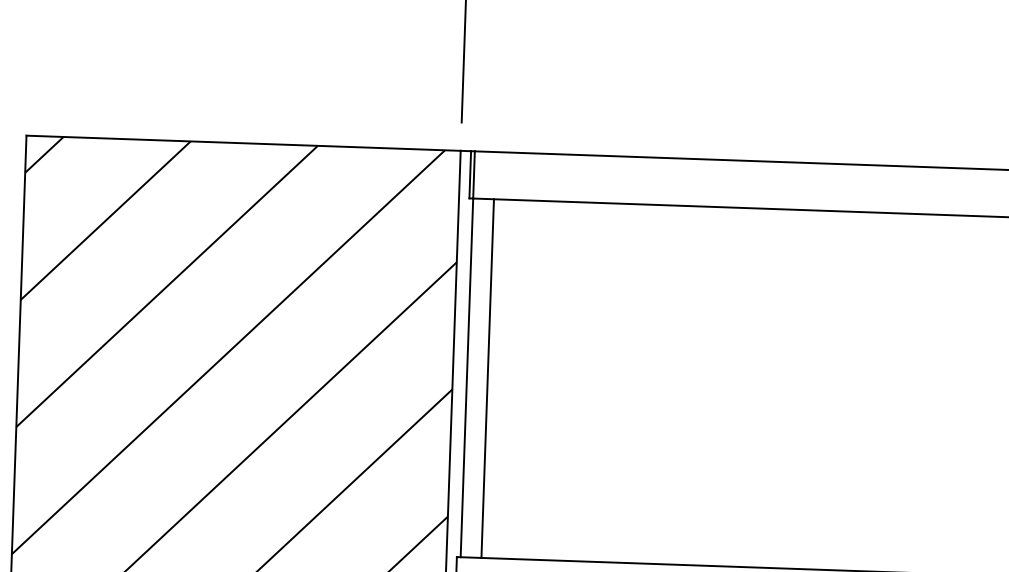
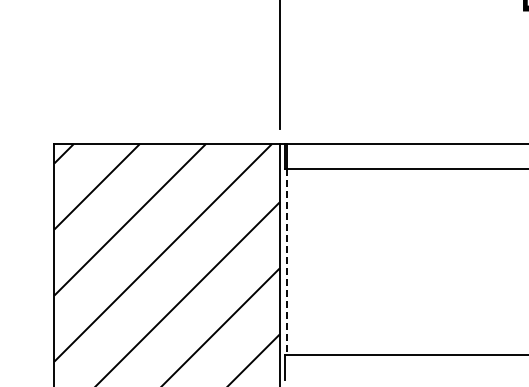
line: (488, 377) -> (298, 261), removed
line: (467, 379) -> (287, 262), solid -> dashed

